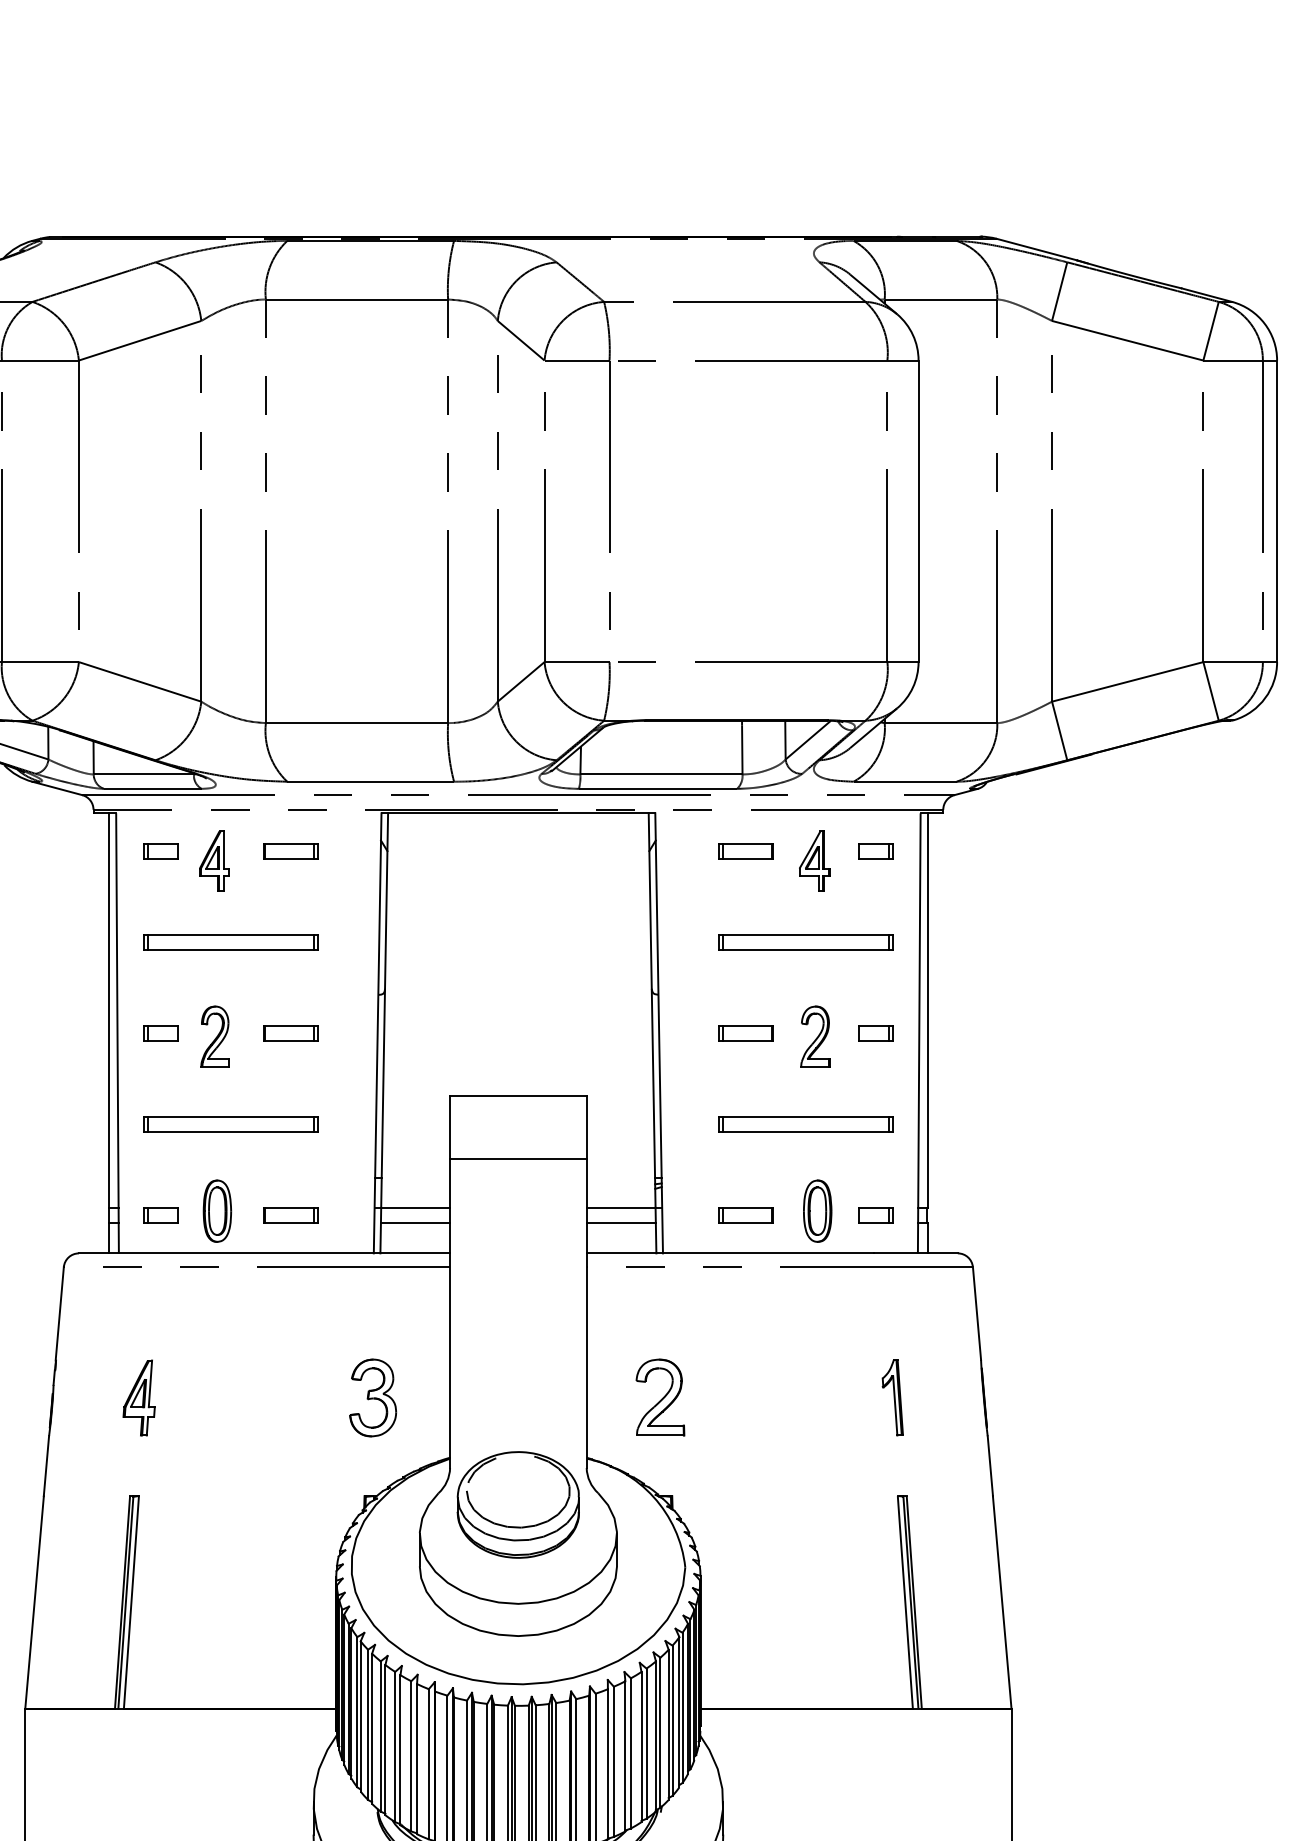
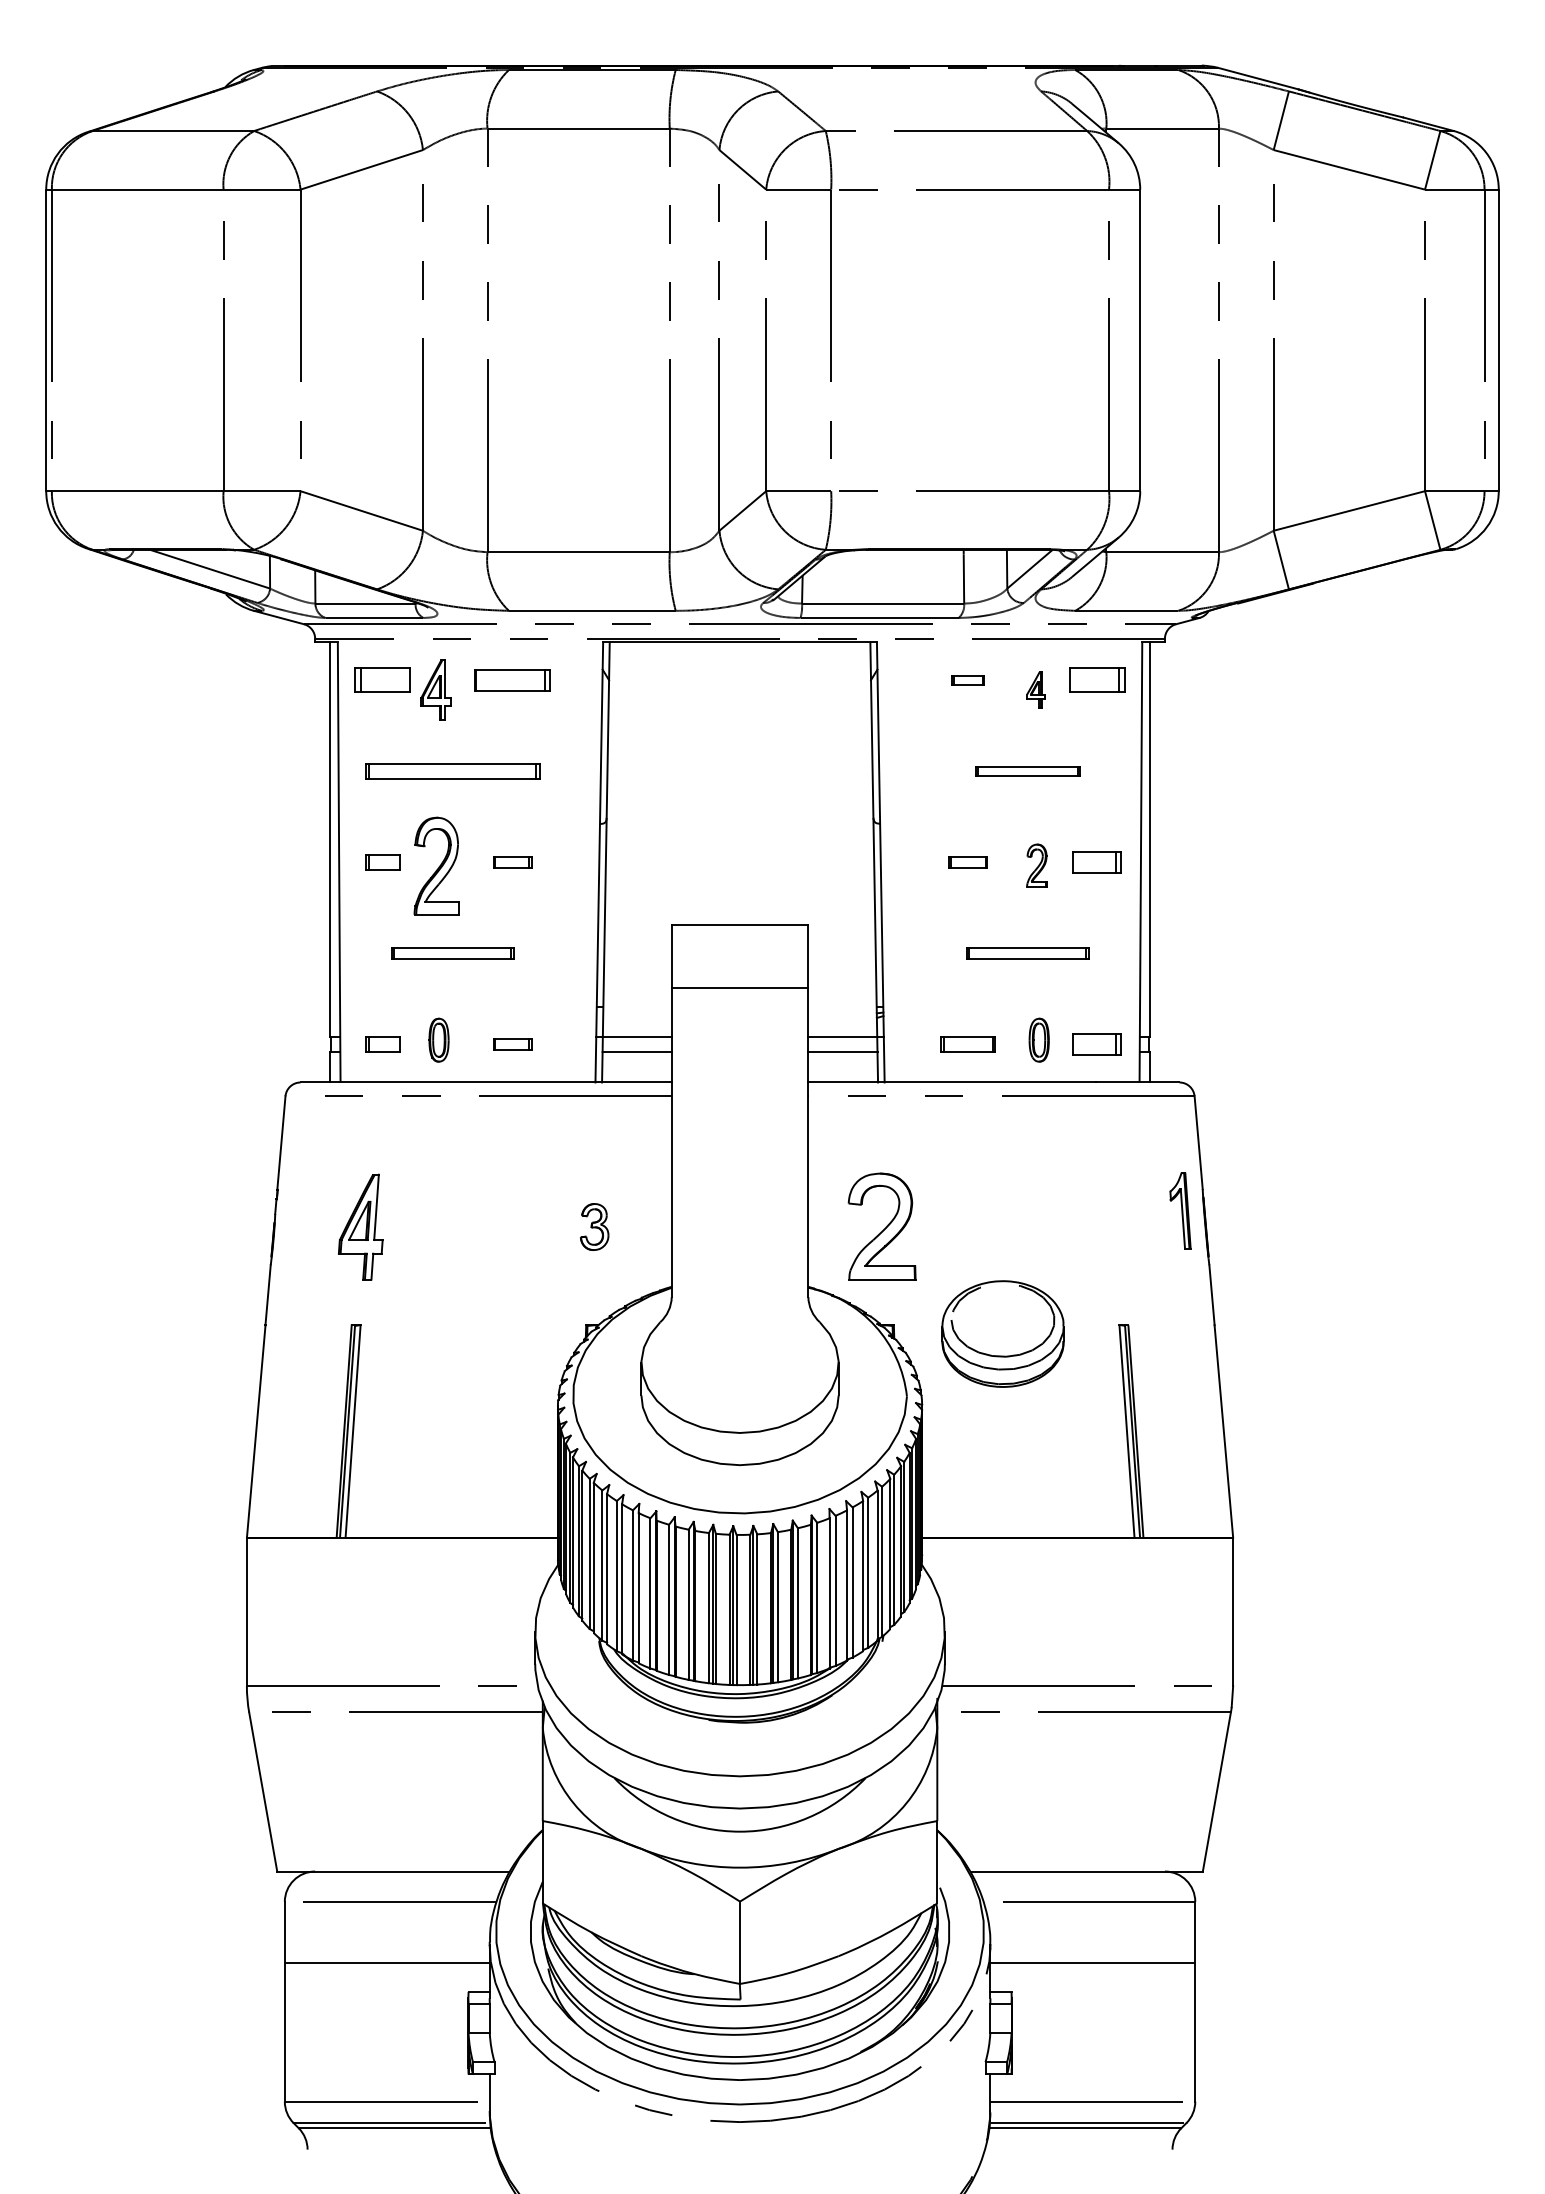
part: (160, 851) -> (382, 680), size x1.6
part: (290, 851) -> (512, 680), size x1.4
part: (745, 851) -> (967, 680), size x0.6
part: (875, 851) -> (1097, 680), size x1.6
part: (813, 860) -> (1035, 689), size x0.6
part: (805, 942) -> (1027, 771), size x0.6
part: (290, 1033) -> (512, 862), size x0.7
part: (745, 1033) -> (967, 862), size x0.7
part: (875, 1033) -> (1097, 862), size x1.4
part: (214, 1036) -> (436, 865), size x1.6
part: (814, 1036) -> (1036, 865), size x0.7
part: (230, 1124) -> (452, 953), size x0.7
part: (805, 1124) -> (1027, 953), size x0.7
part: (216, 1210) -> (438, 1039), size x0.7
part: (816, 1210) -> (1038, 1039), size x0.7
part: (290, 1215) -> (512, 1044), size x0.7
part: (875, 1215) -> (1097, 1044), size x1.4
part: (138, 1397) -> (360, 1226), size x1.4
part: (372, 1397) -> (594, 1226), size x0.6
part: (659, 1397) -> (881, 1226), size x1.4
part: (892, 1397) -> (1180, 1210), moved
part: (517, 1504) -> (1002, 1333), moved

